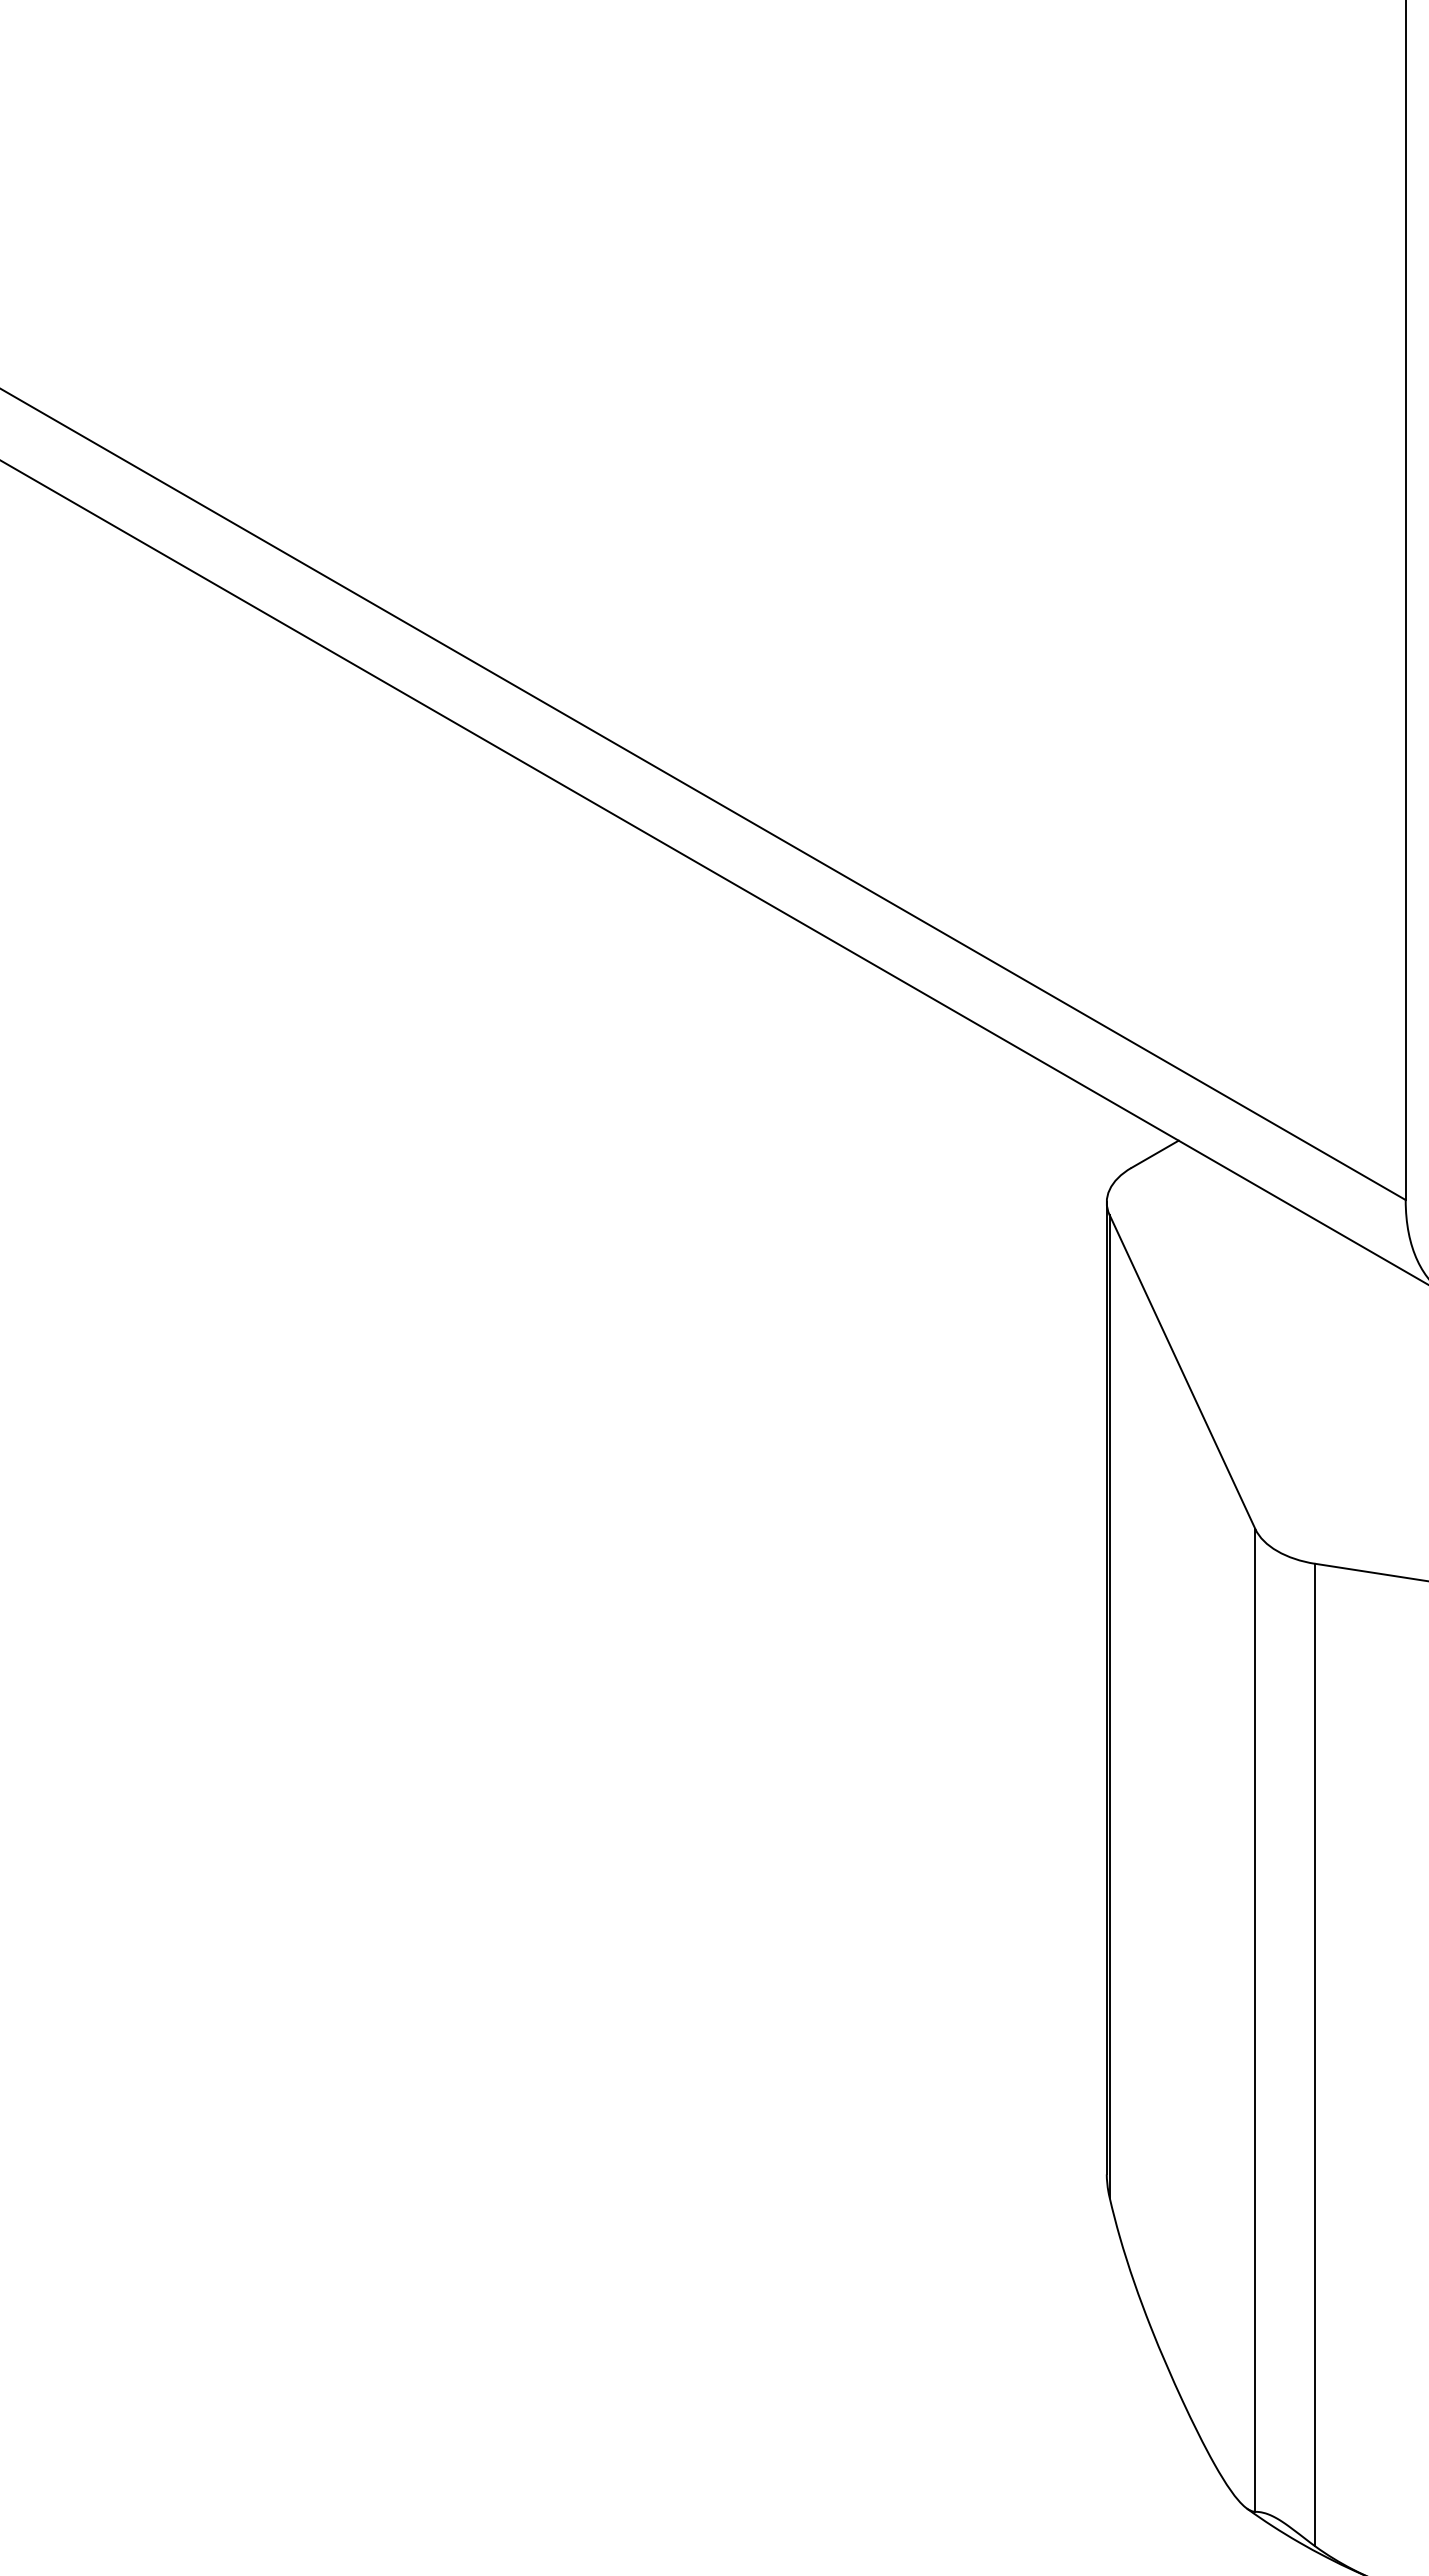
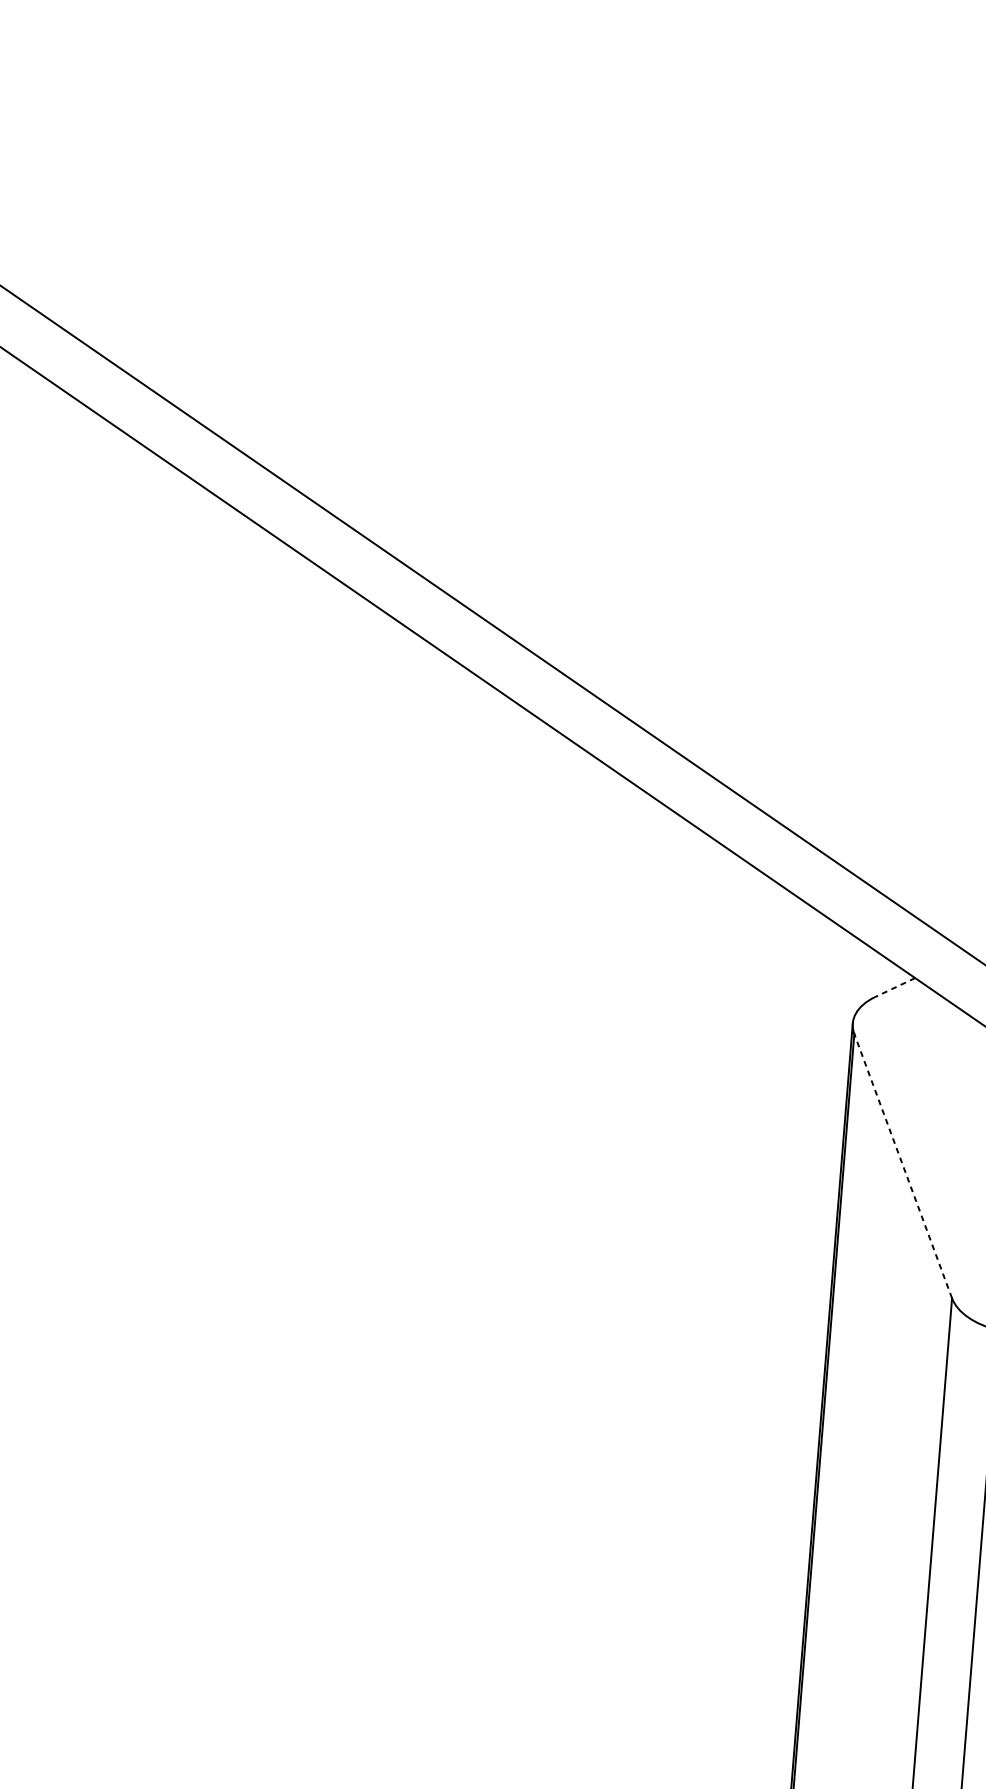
line: (1154, 1154) -> (894, 987), solid -> dashed
line: (1182, 1371) -> (903, 1165), solid -> dashed

